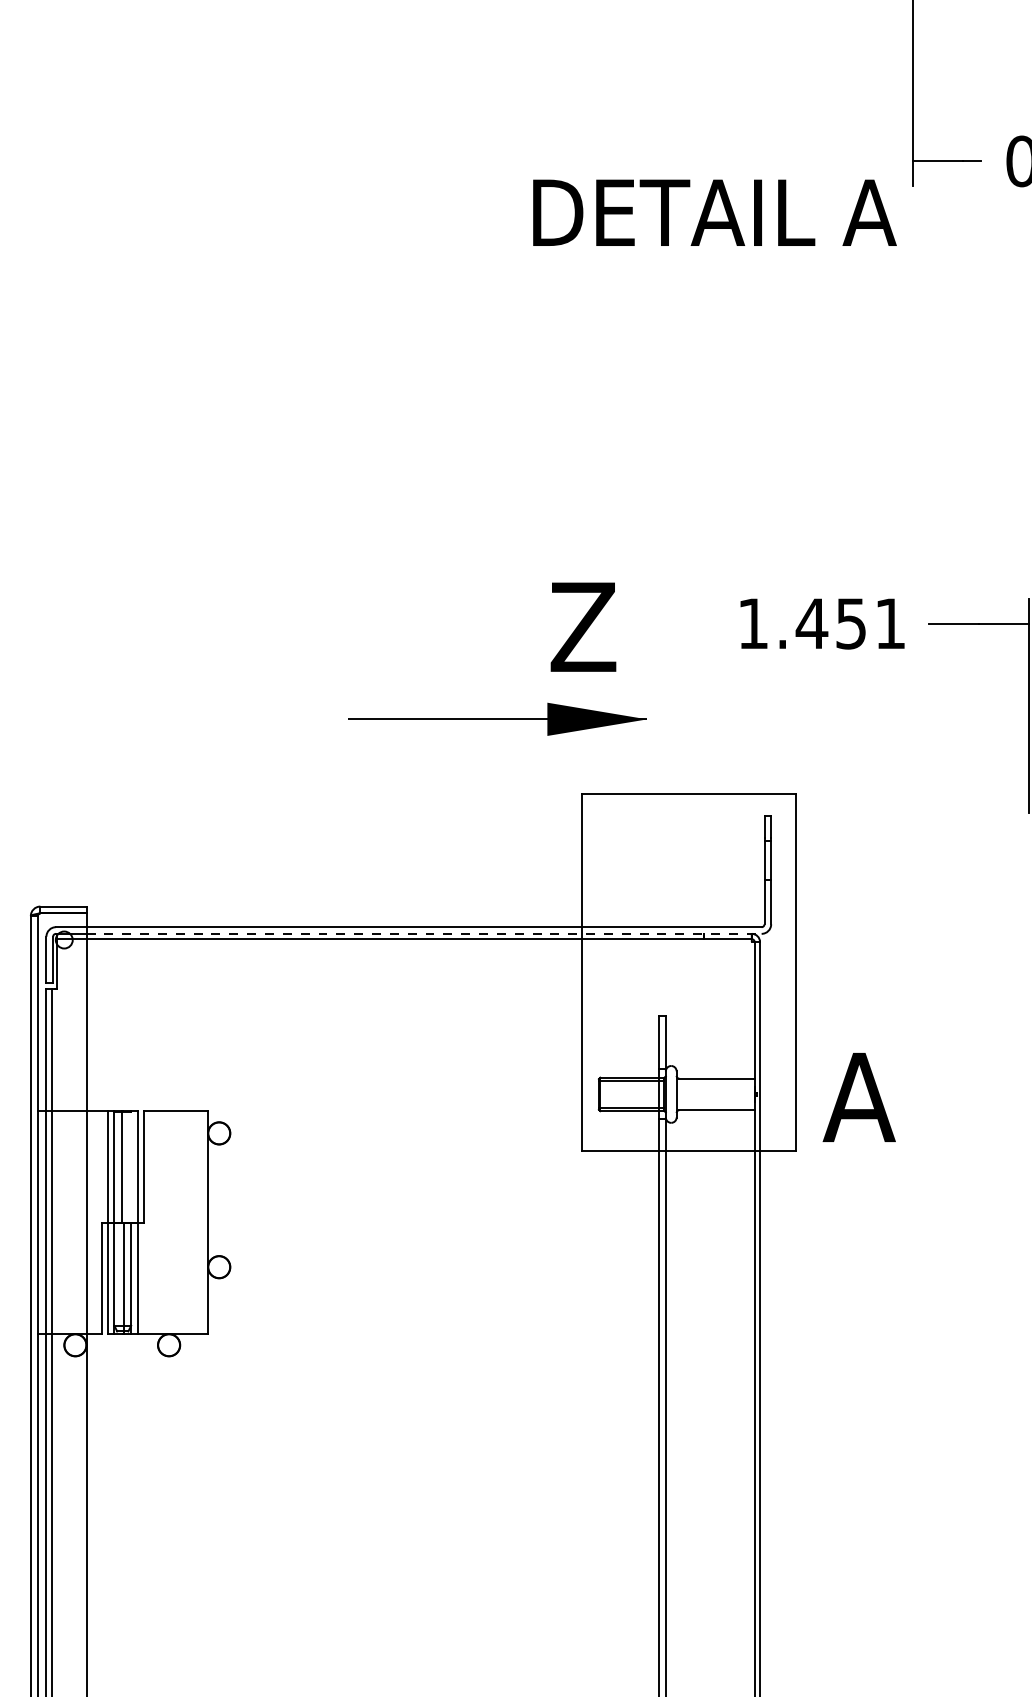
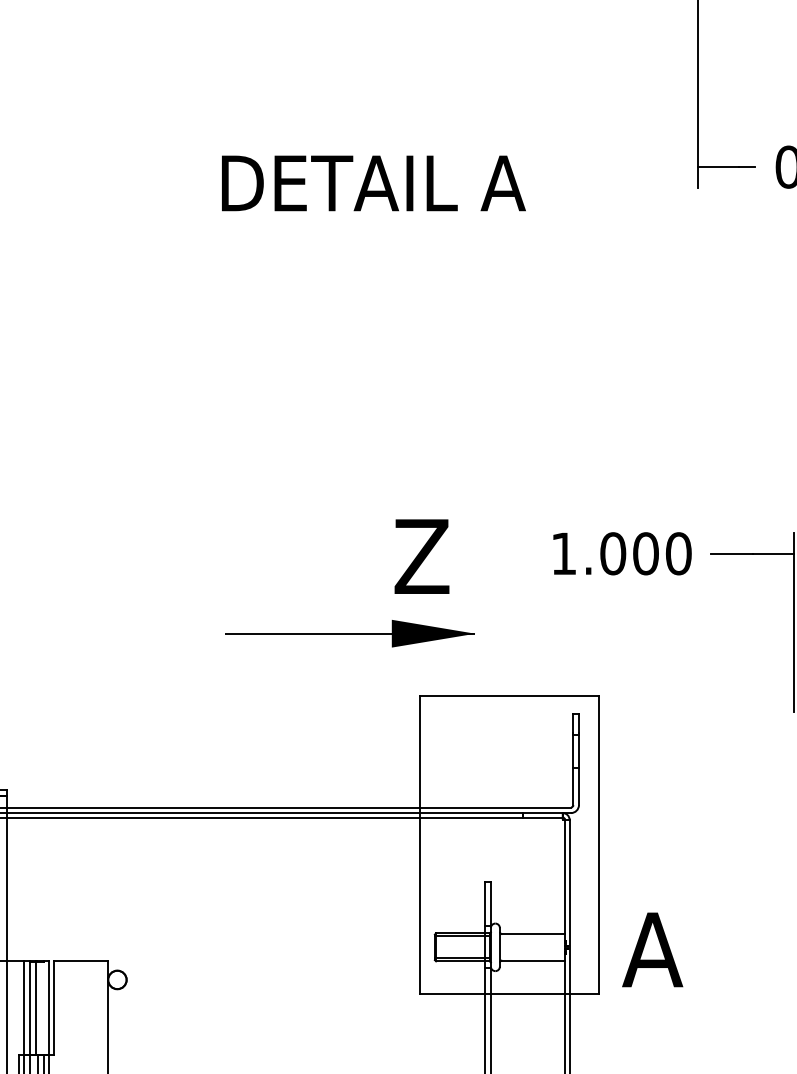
text: (714, 212) -> (373, 183), moved
text: (850, 623) -> (645, 553), 1.451 -> 1.000
line: (424, 933) -> (289, 812), dashed -> solid

